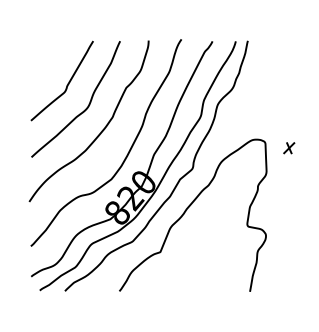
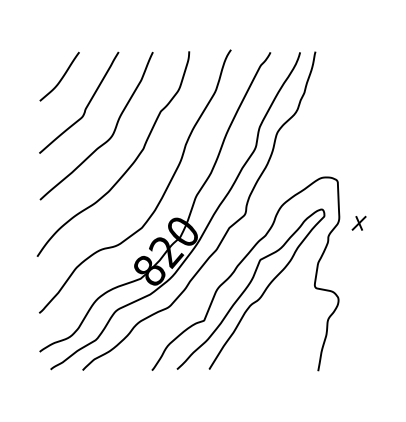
curve: (48, 61) -> (61, 77), added
part: (288, 147) -> (358, 222), moved
curve: (195, 226) -> (248, 287), added

